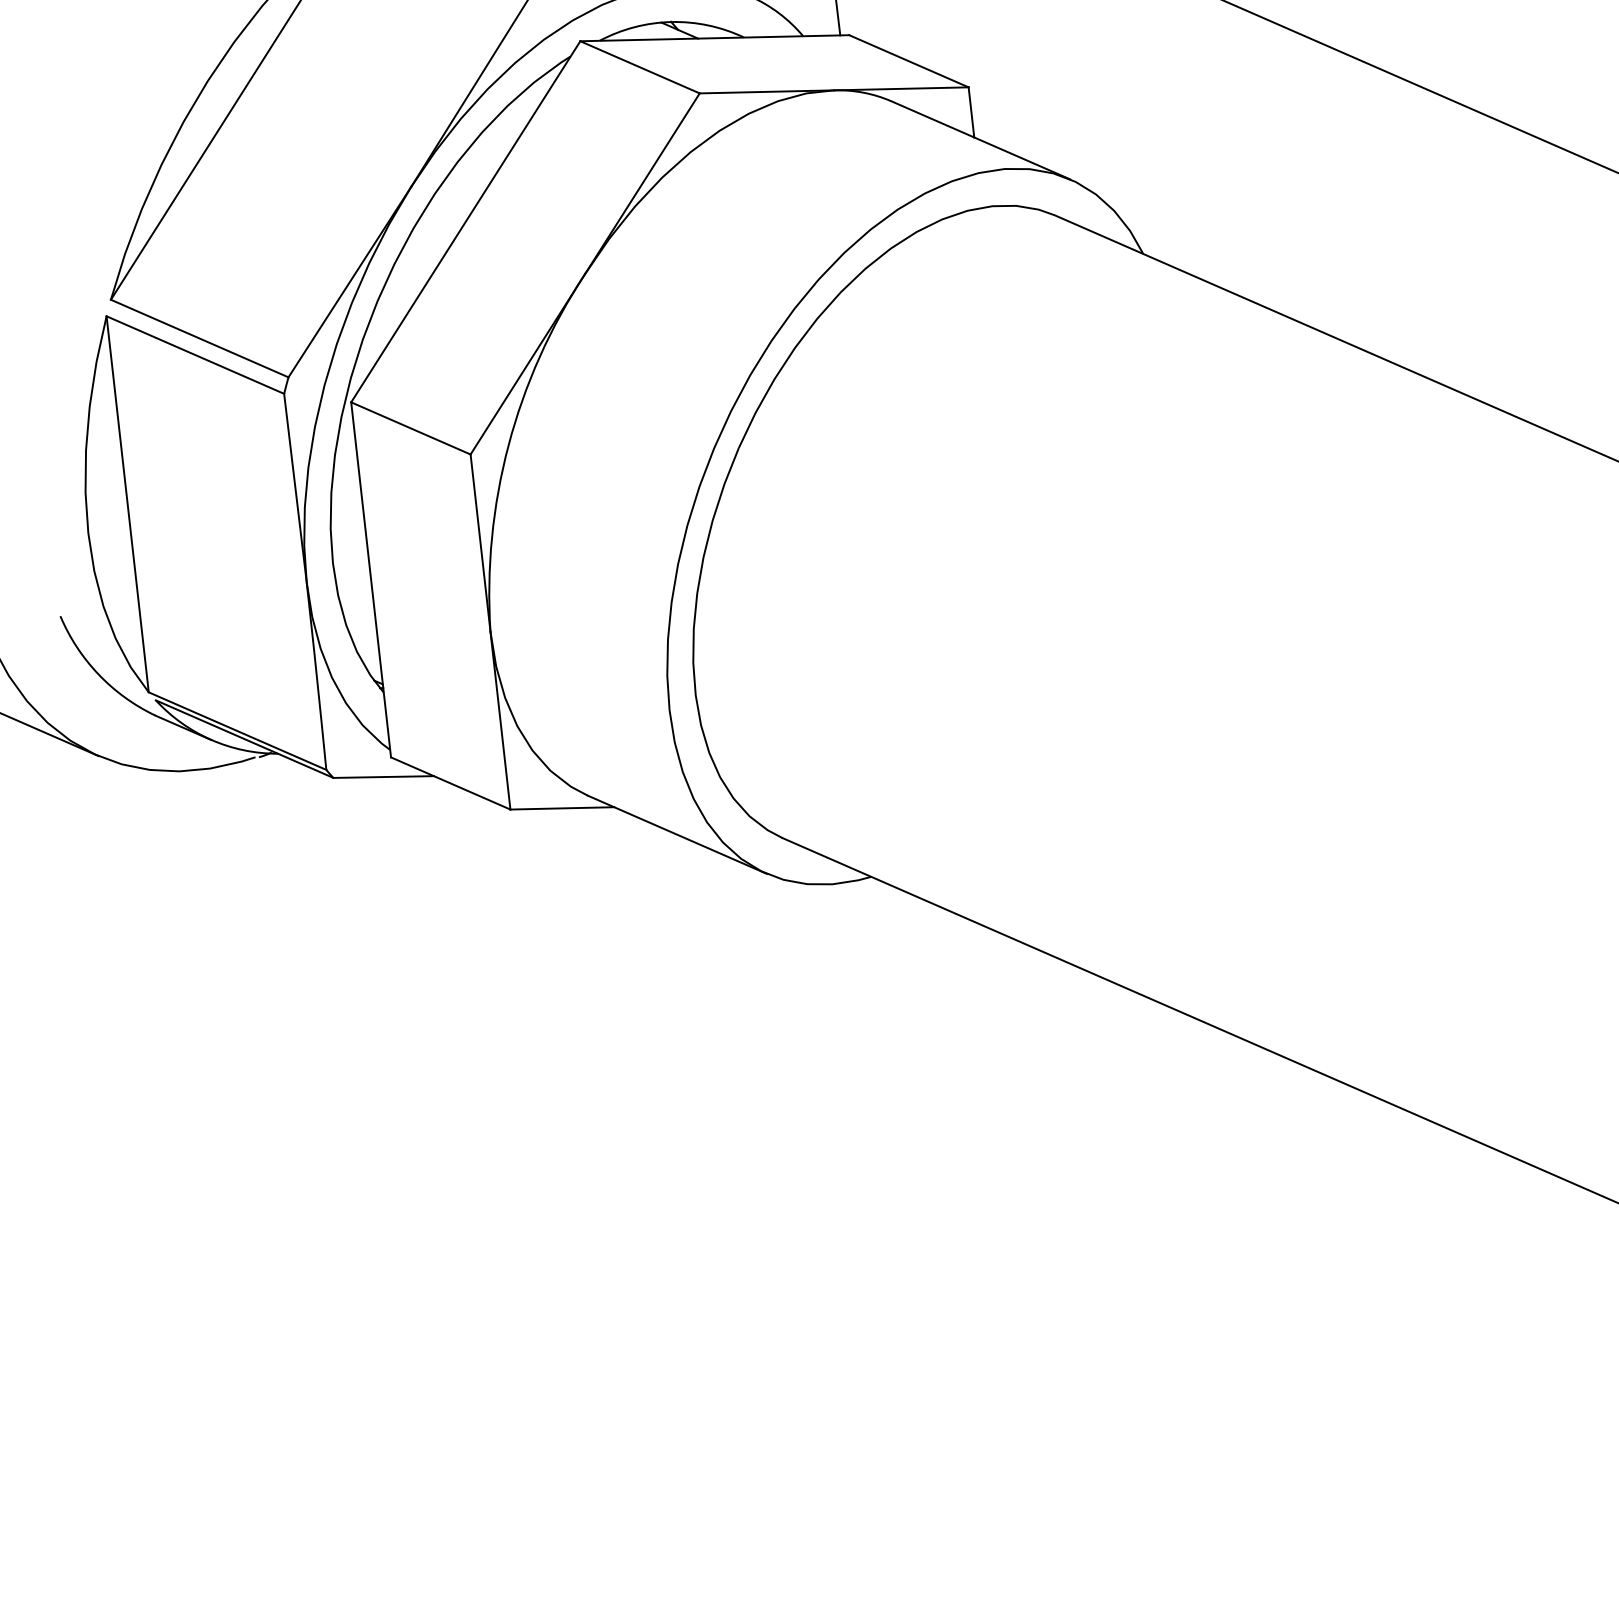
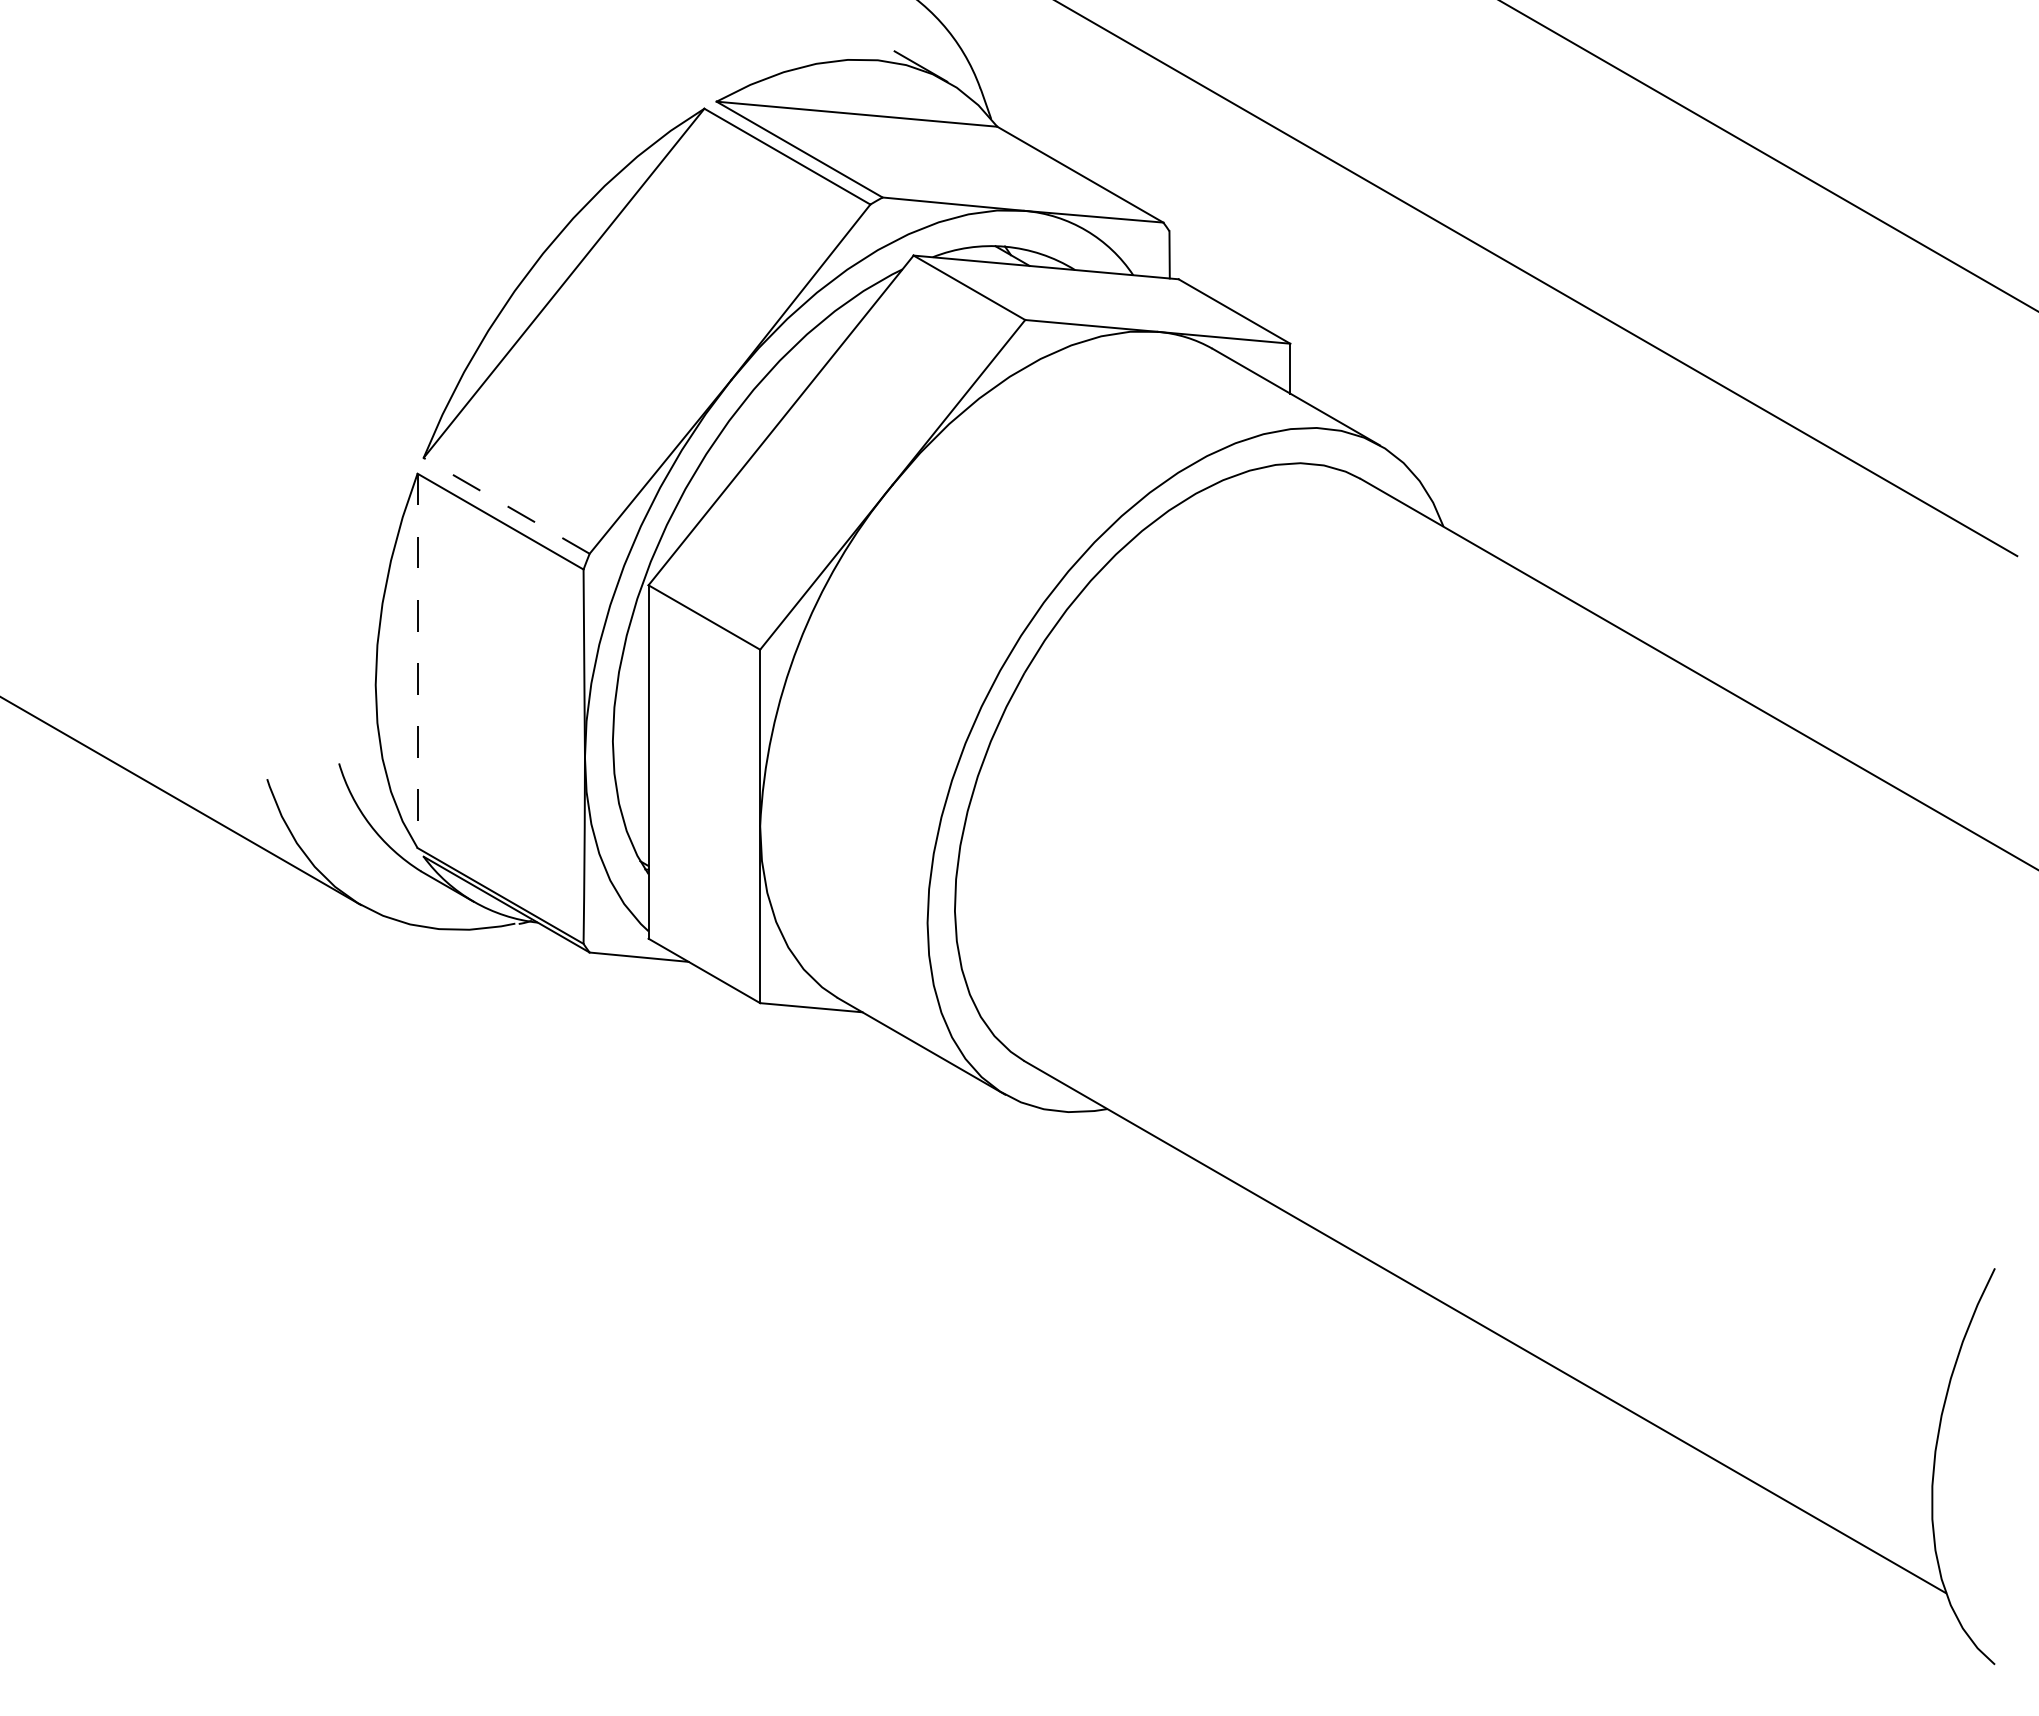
line: (199, 338) -> (506, 505), solid -> dashed
line: (127, 504) -> (417, 661), solid -> dashed

